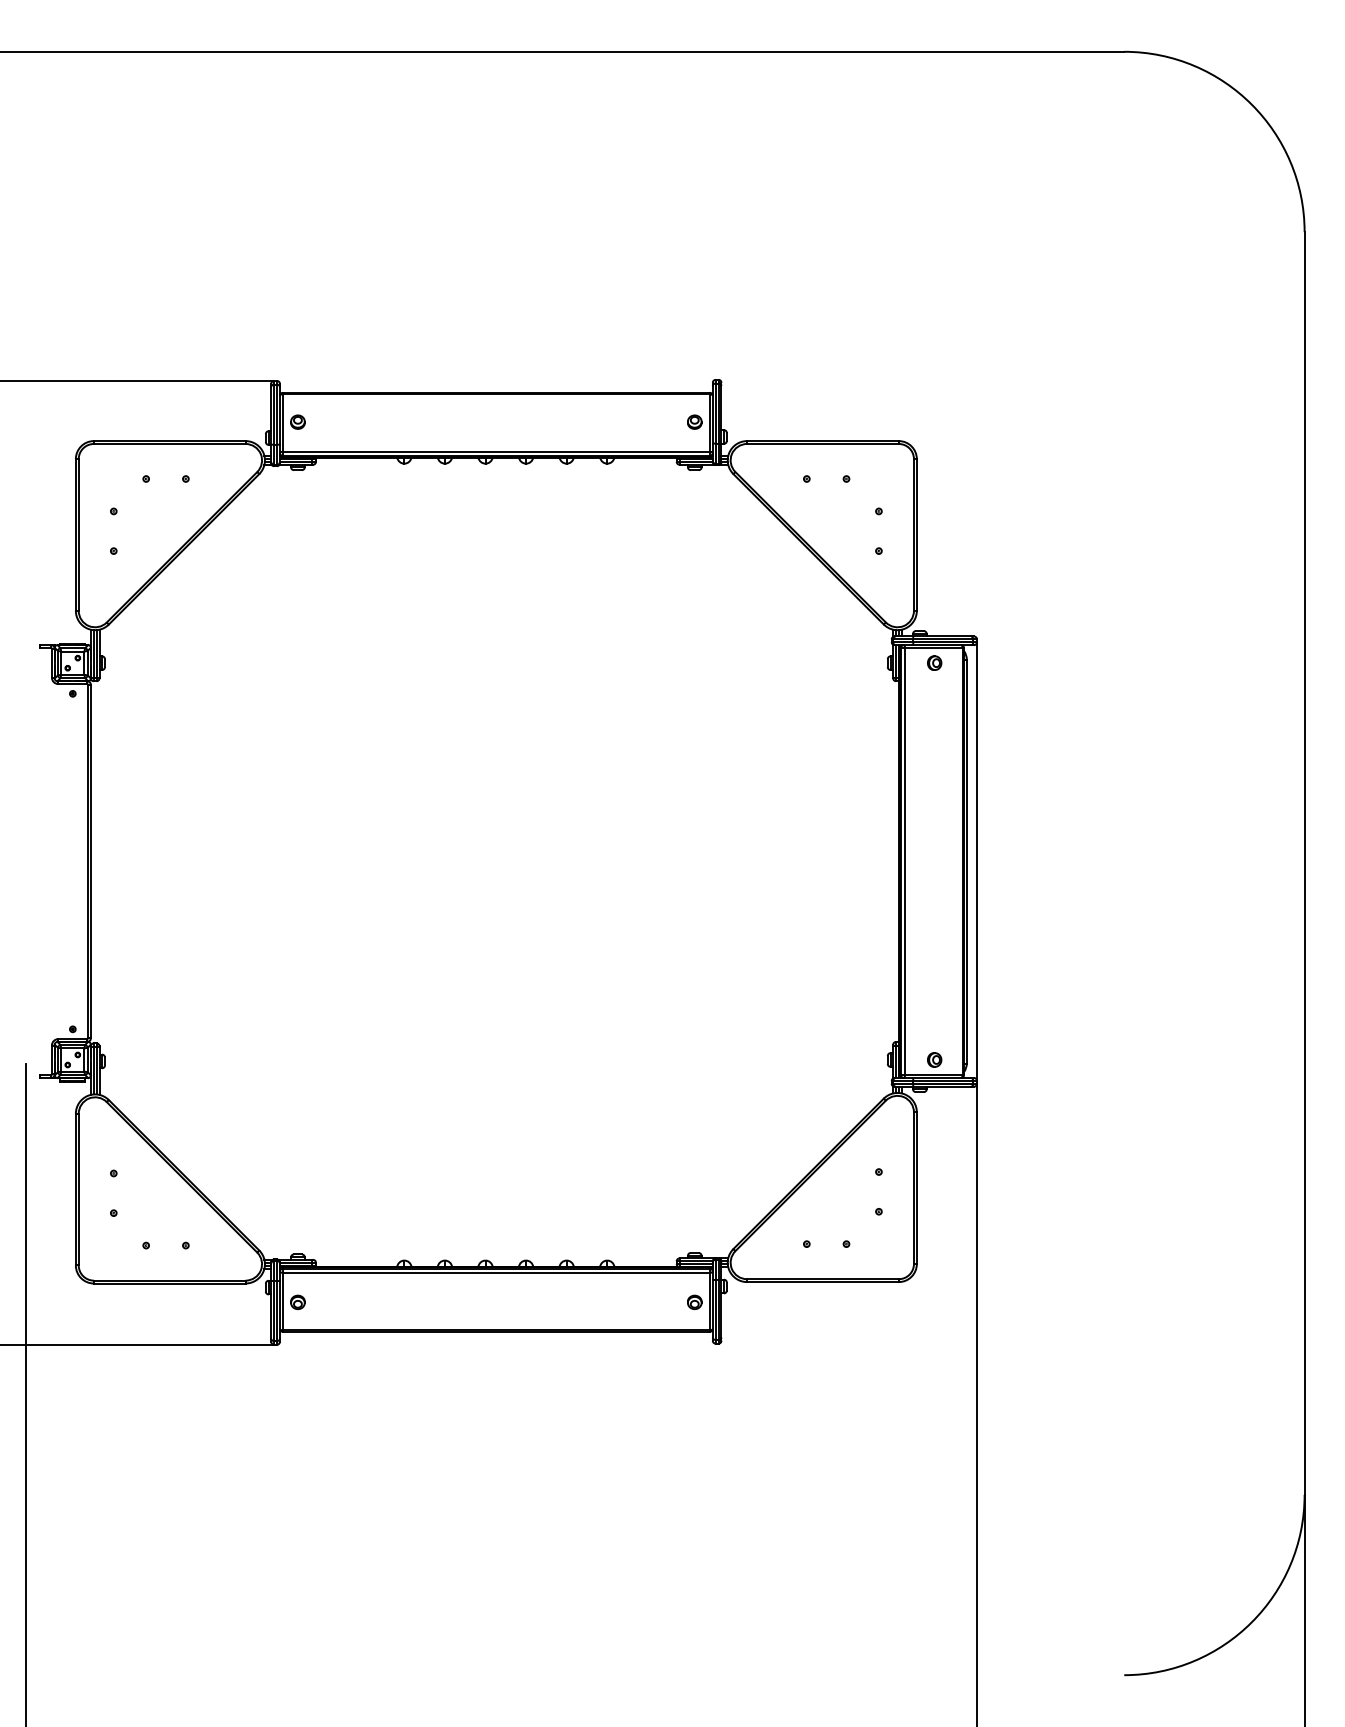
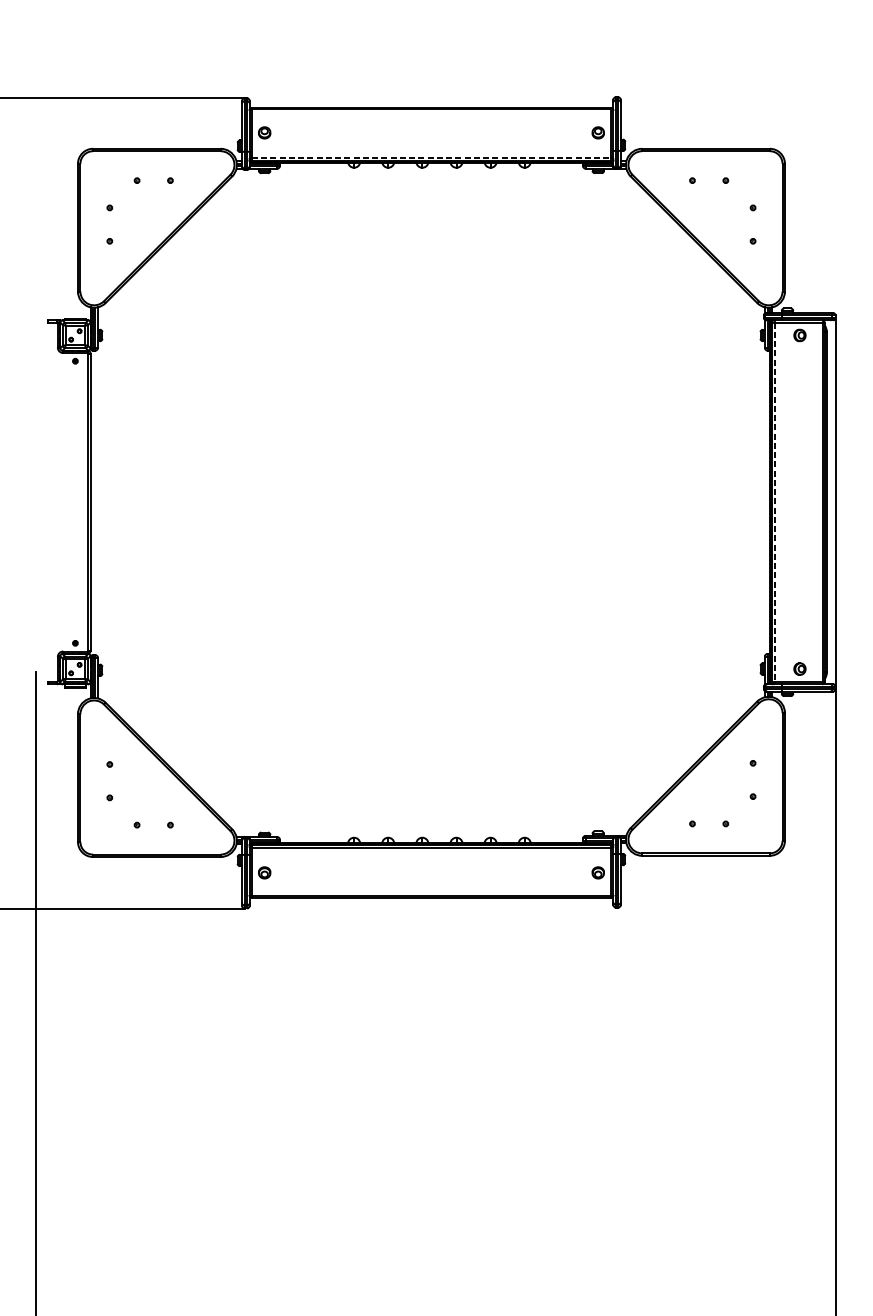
line: (496, 451) -> (431, 157), solid -> dashed
line: (905, 861) -> (775, 502), solid -> dashed

